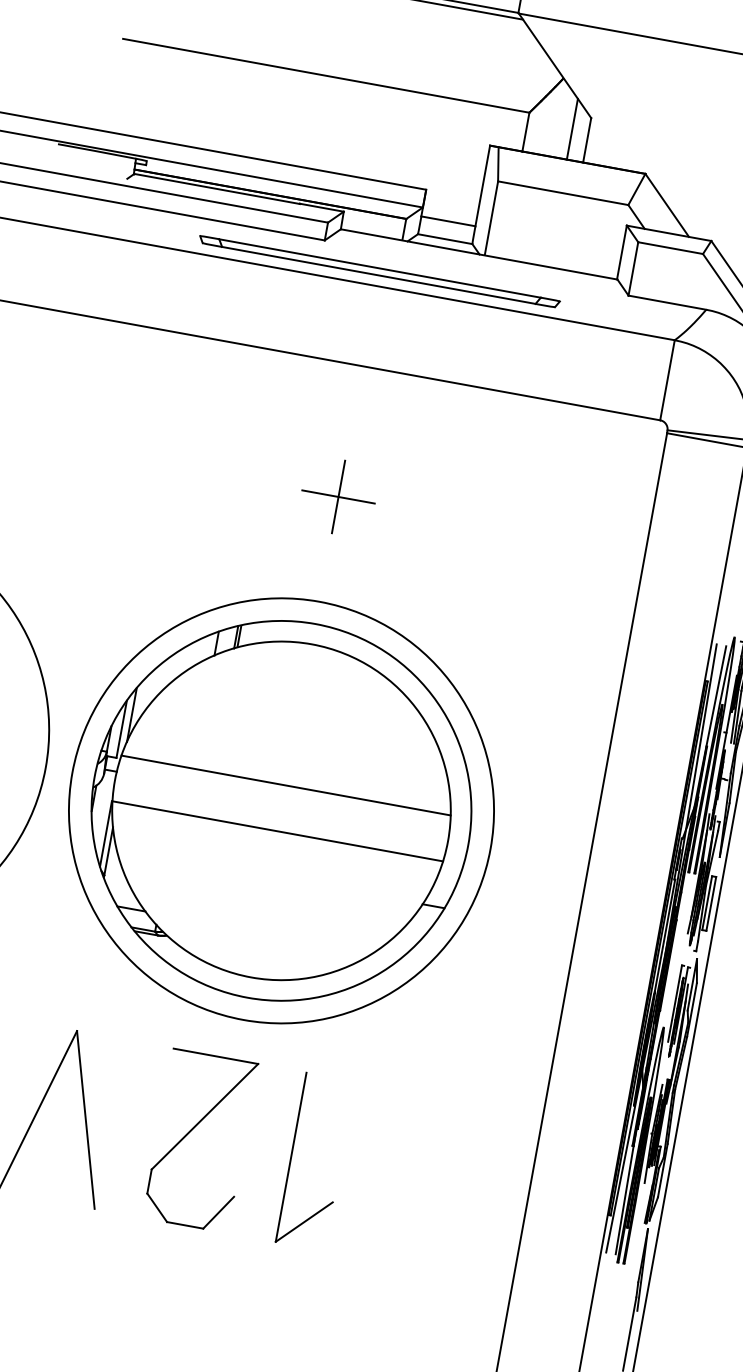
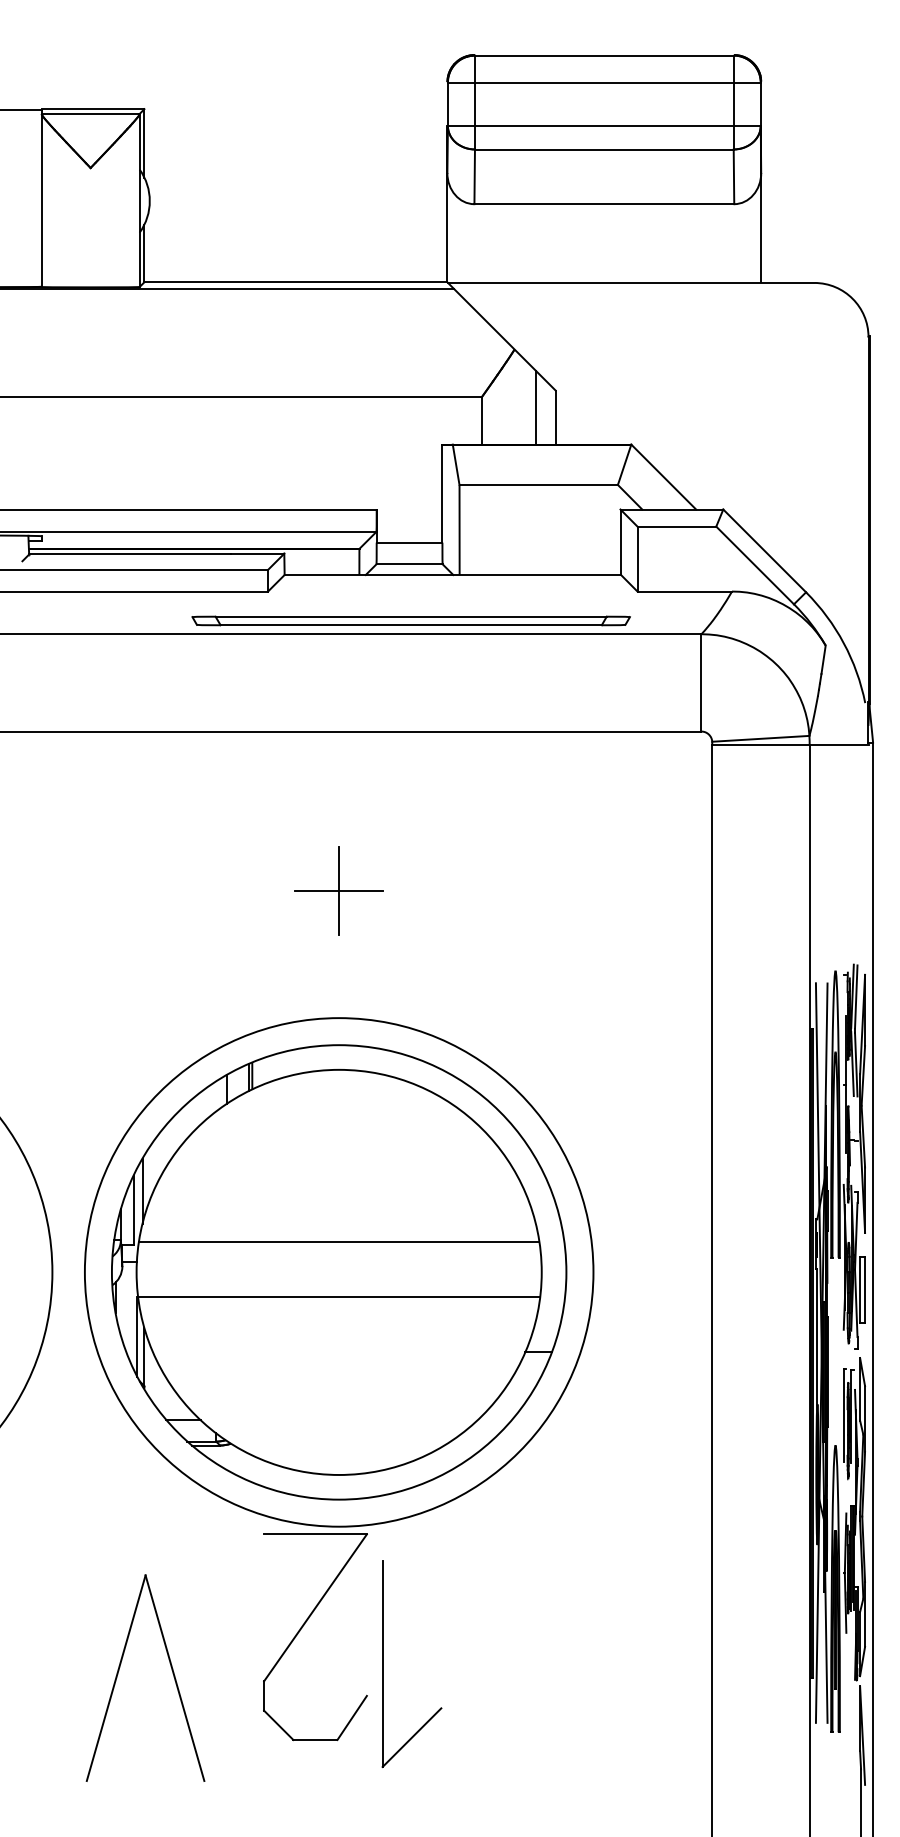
part: (378, 271) -> (410, 620), moved
part: (191, 1131) -> (302, 1628), moved
part: (291, 1157) -> (383, 1664), moved

